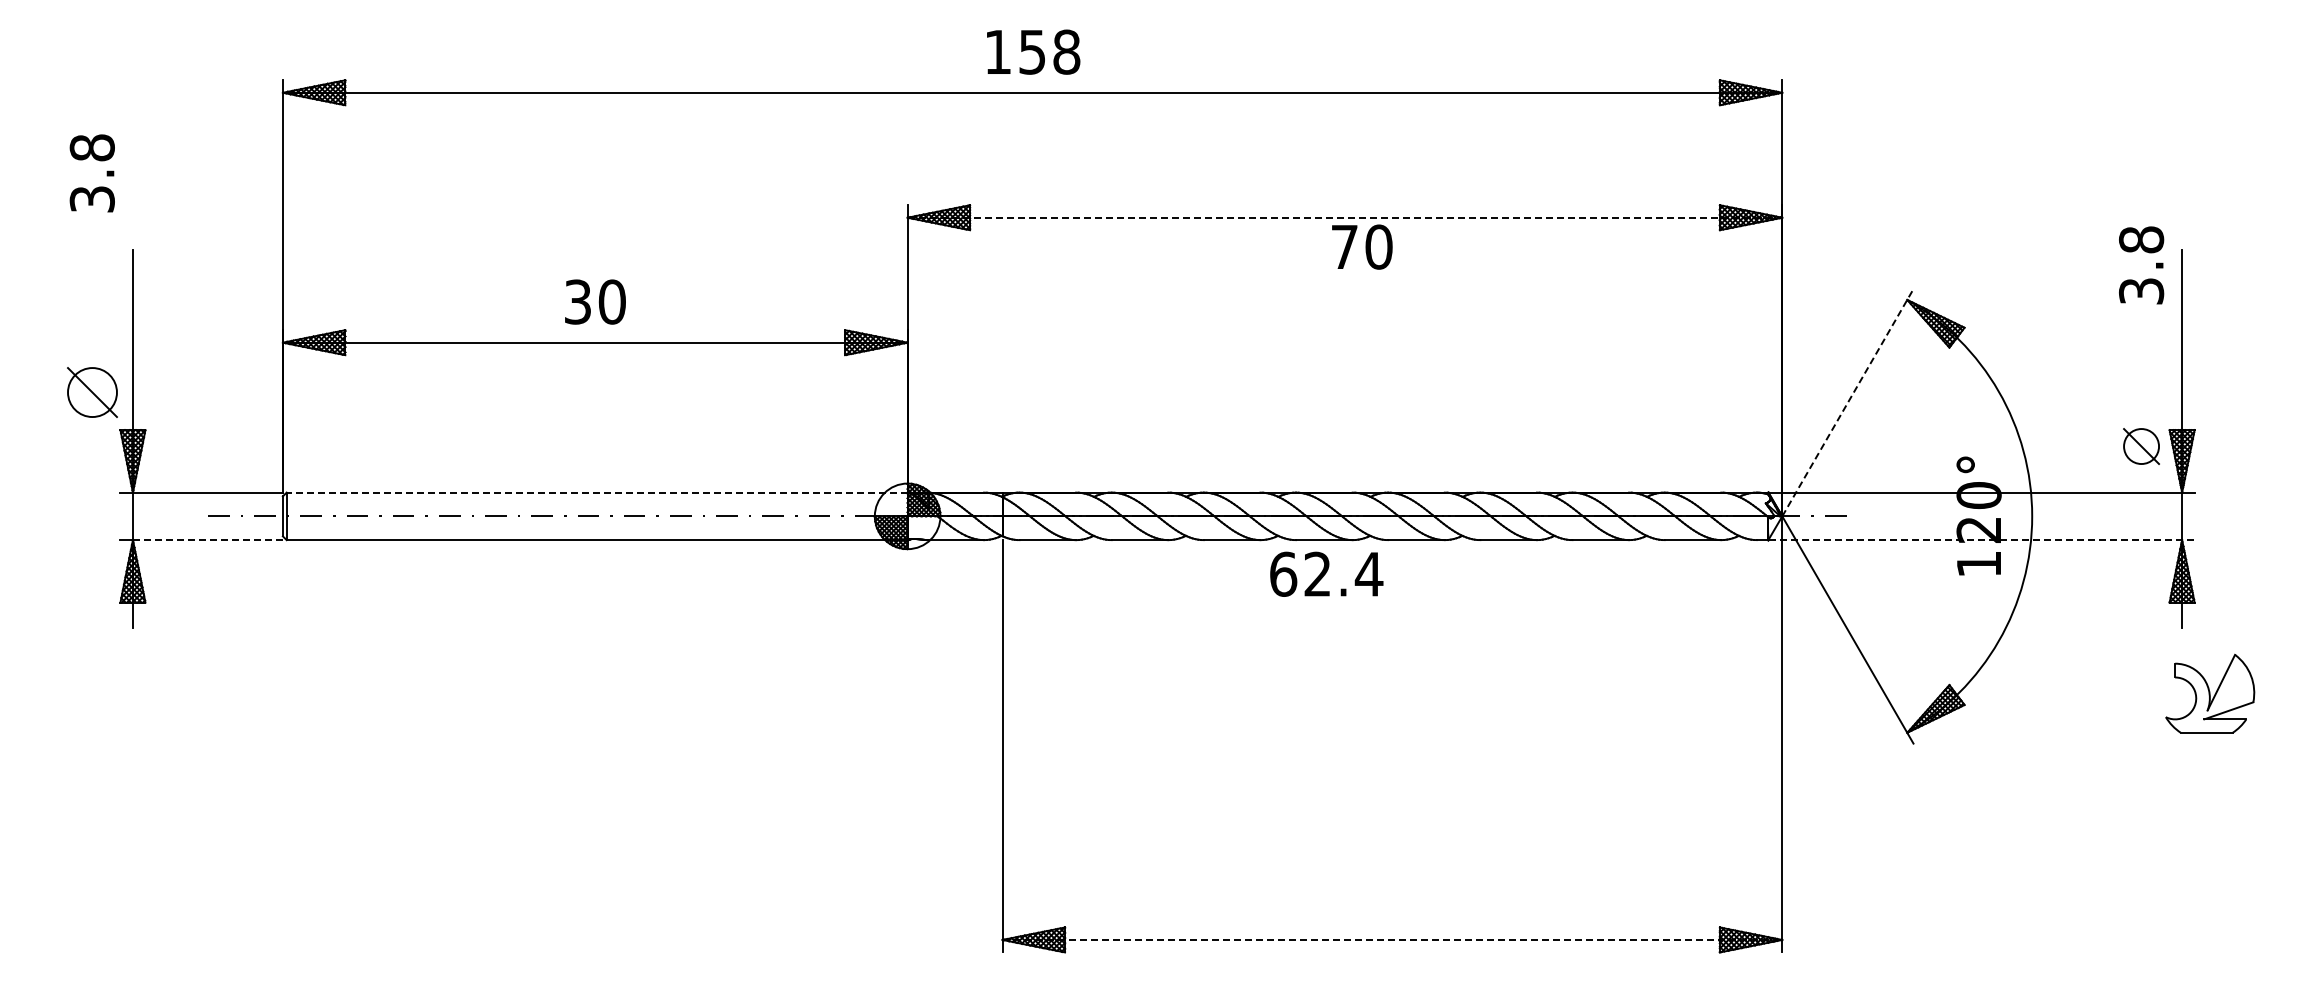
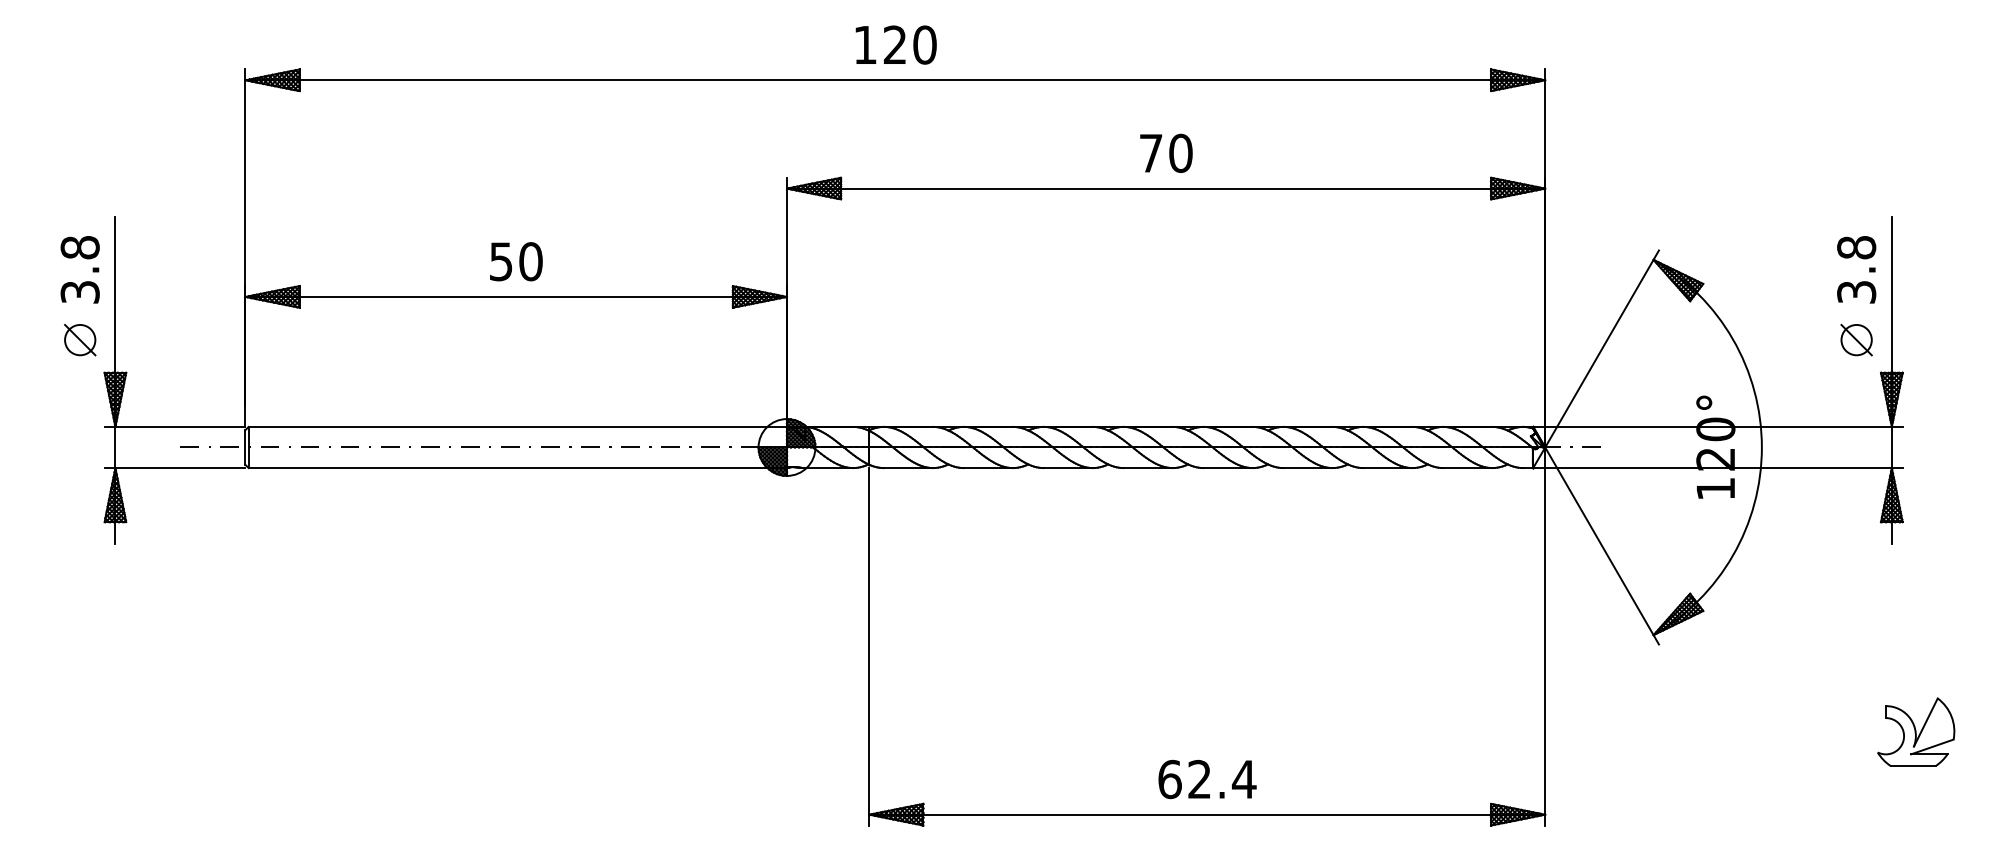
text: (1049, 51) -> (909, 44), 158 -> 120
text: (91, 173) -> (79, 269), moved
line: (1345, 217) -> (1166, 188), dashed -> solid
text: (1362, 246) -> (1166, 152), moved
text: (2141, 265) -> (1856, 269), moved
text: (577, 301) -> (500, 261), 30 -> 50
part: (91, 392) -> (79, 340), size x0.71
line: (1848, 402) -> (1602, 348), dashed -> solid
part: (2141, 446) -> (1856, 340), moved
line: (597, 492) -> (518, 426), dashed -> solid
line: (207, 540) -> (180, 468), dashed -> solid
line: (1982, 540) -> (1718, 468), dashed -> solid
text: (1326, 573) -> (1207, 778), moved
part: (2210, 693) -> (1916, 731), moved
line: (1392, 939) -> (1207, 814), dashed -> solid

